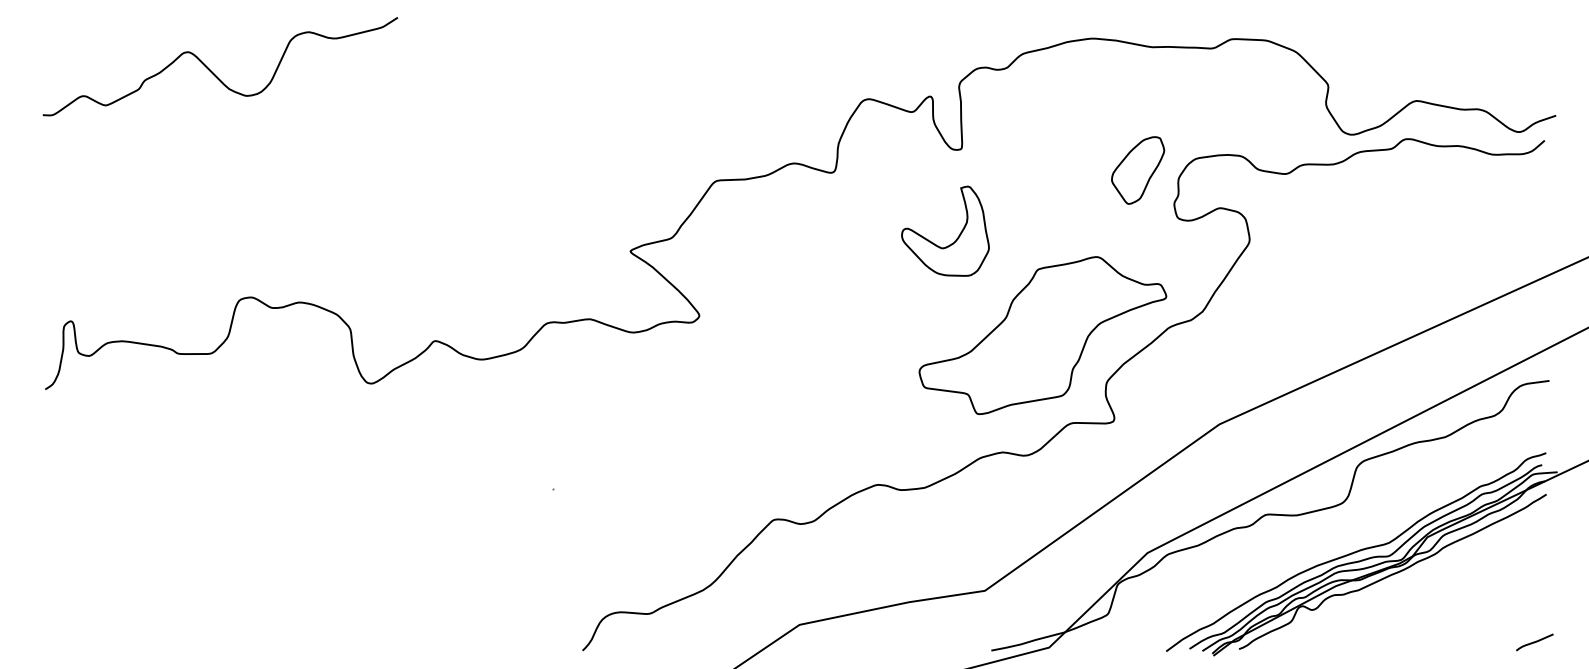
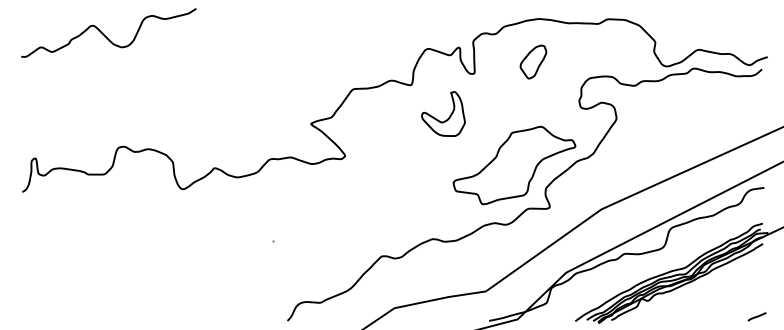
part: (1138, 169) -> (533, 61), moved
part: (957, 234) -> (449, 115), moved

